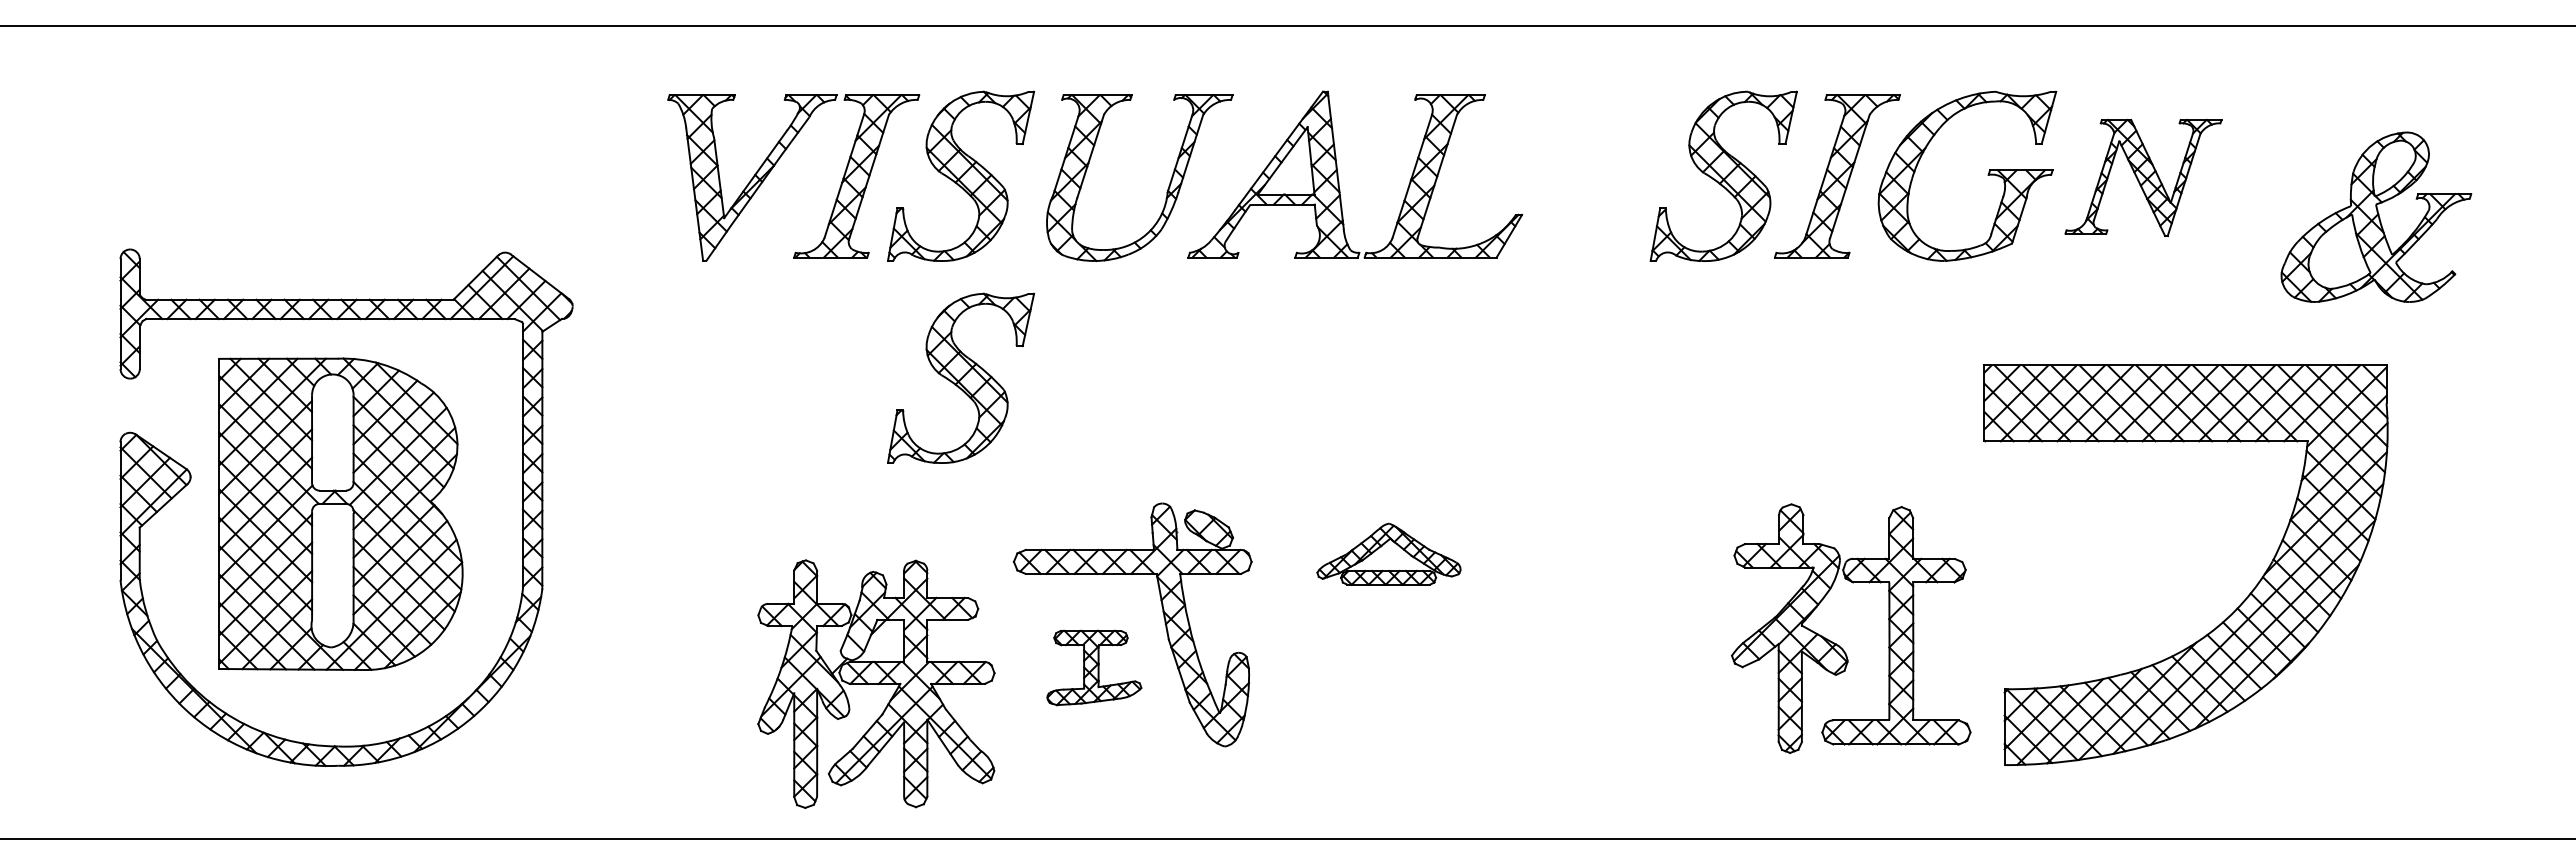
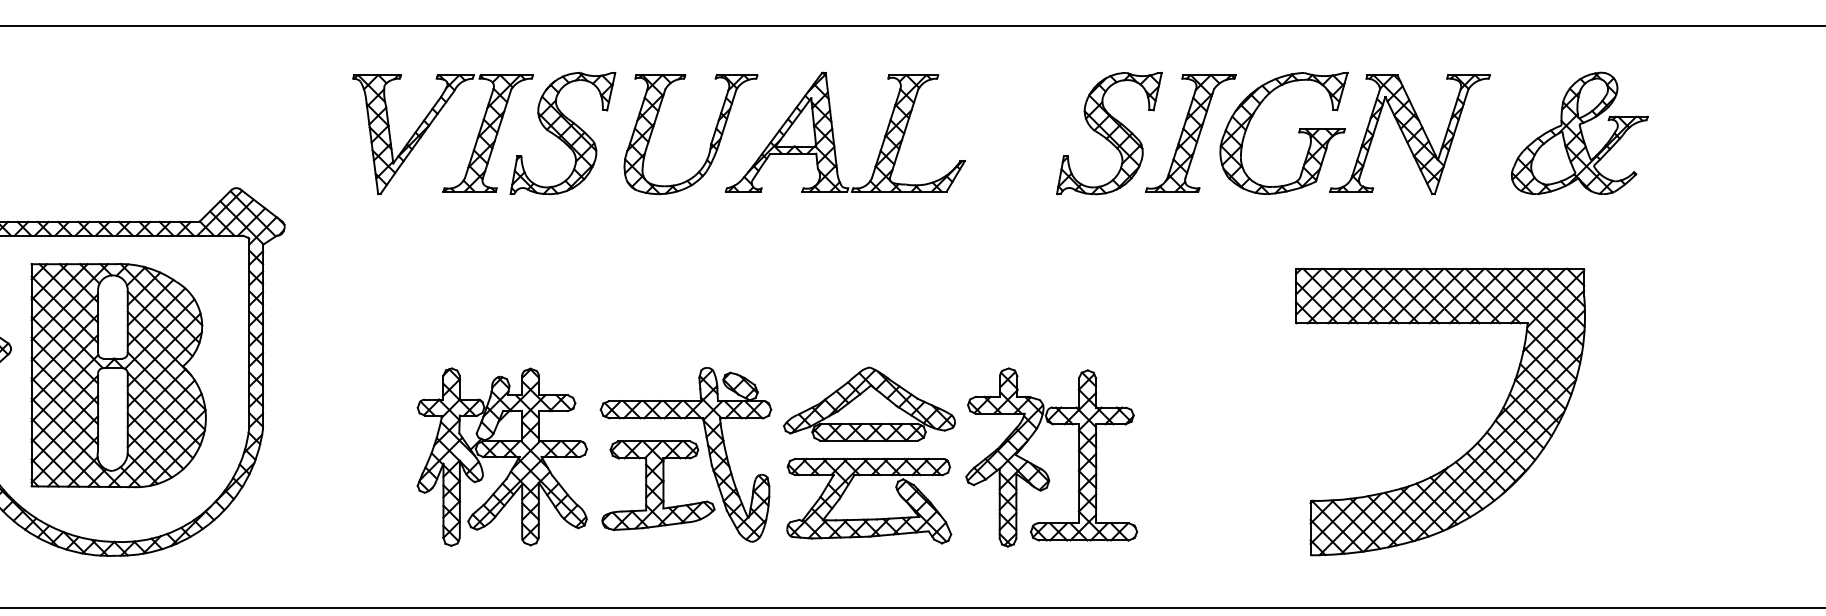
part: (2143, 177) -> (1410, 134), size x1.43
part: (2376, 216) -> (1579, 132), moved
part: (961, 377) -> (563, 277), removed
part: (1388, 554) -> (869, 404), size x1.67
part: (1838, 644) -> (1042, 468), moved
part: (1094, 667) -> (658, 485), size x1.67
part: (876, 683) -> (502, 456), moved
part: (1388, 714) -> (869, 519), added

